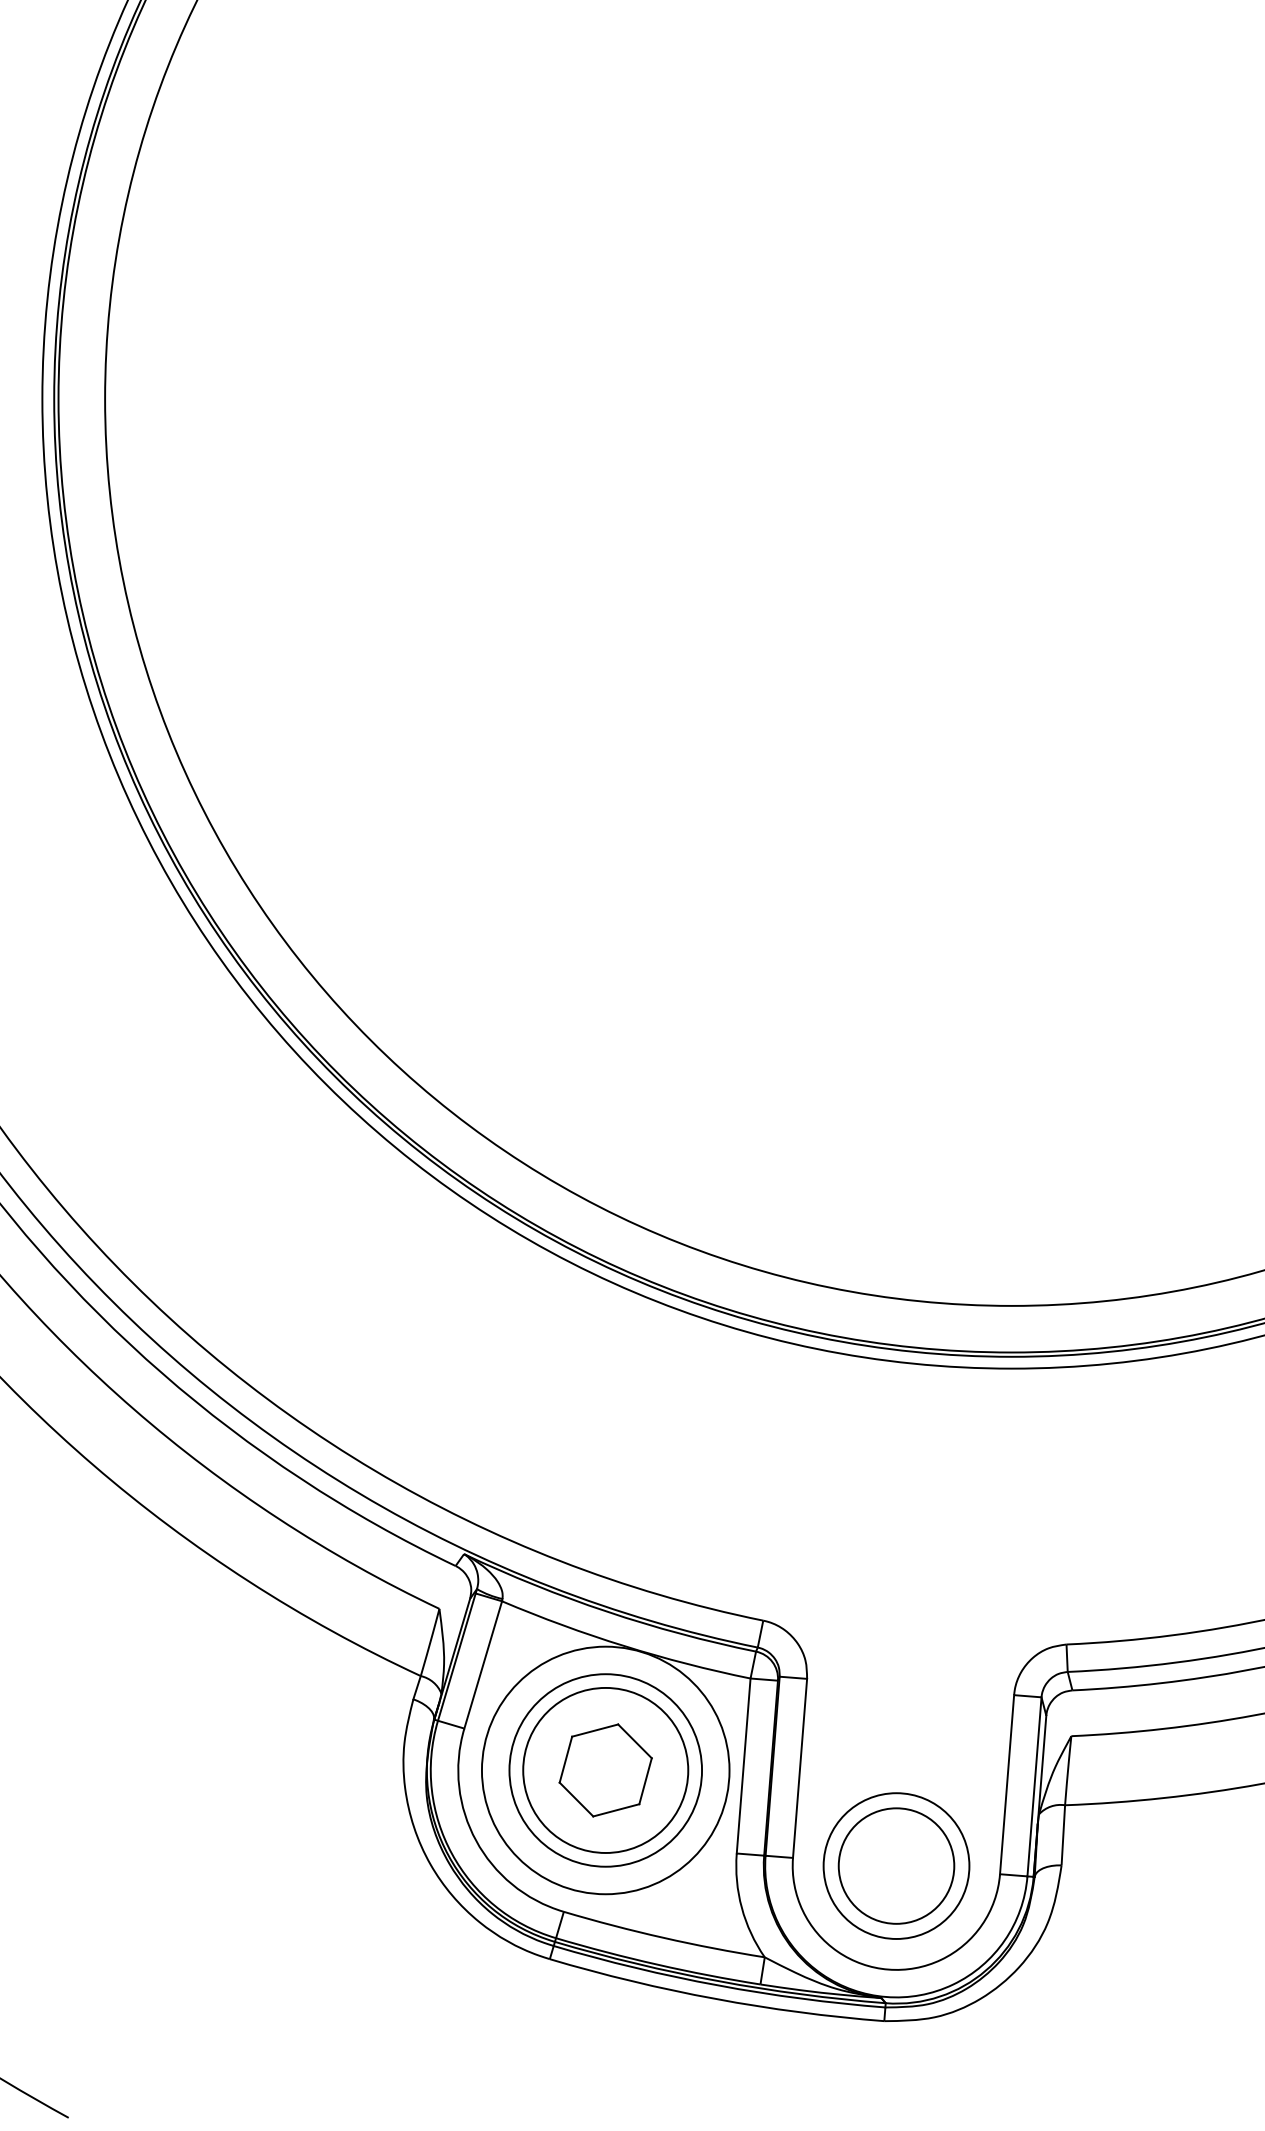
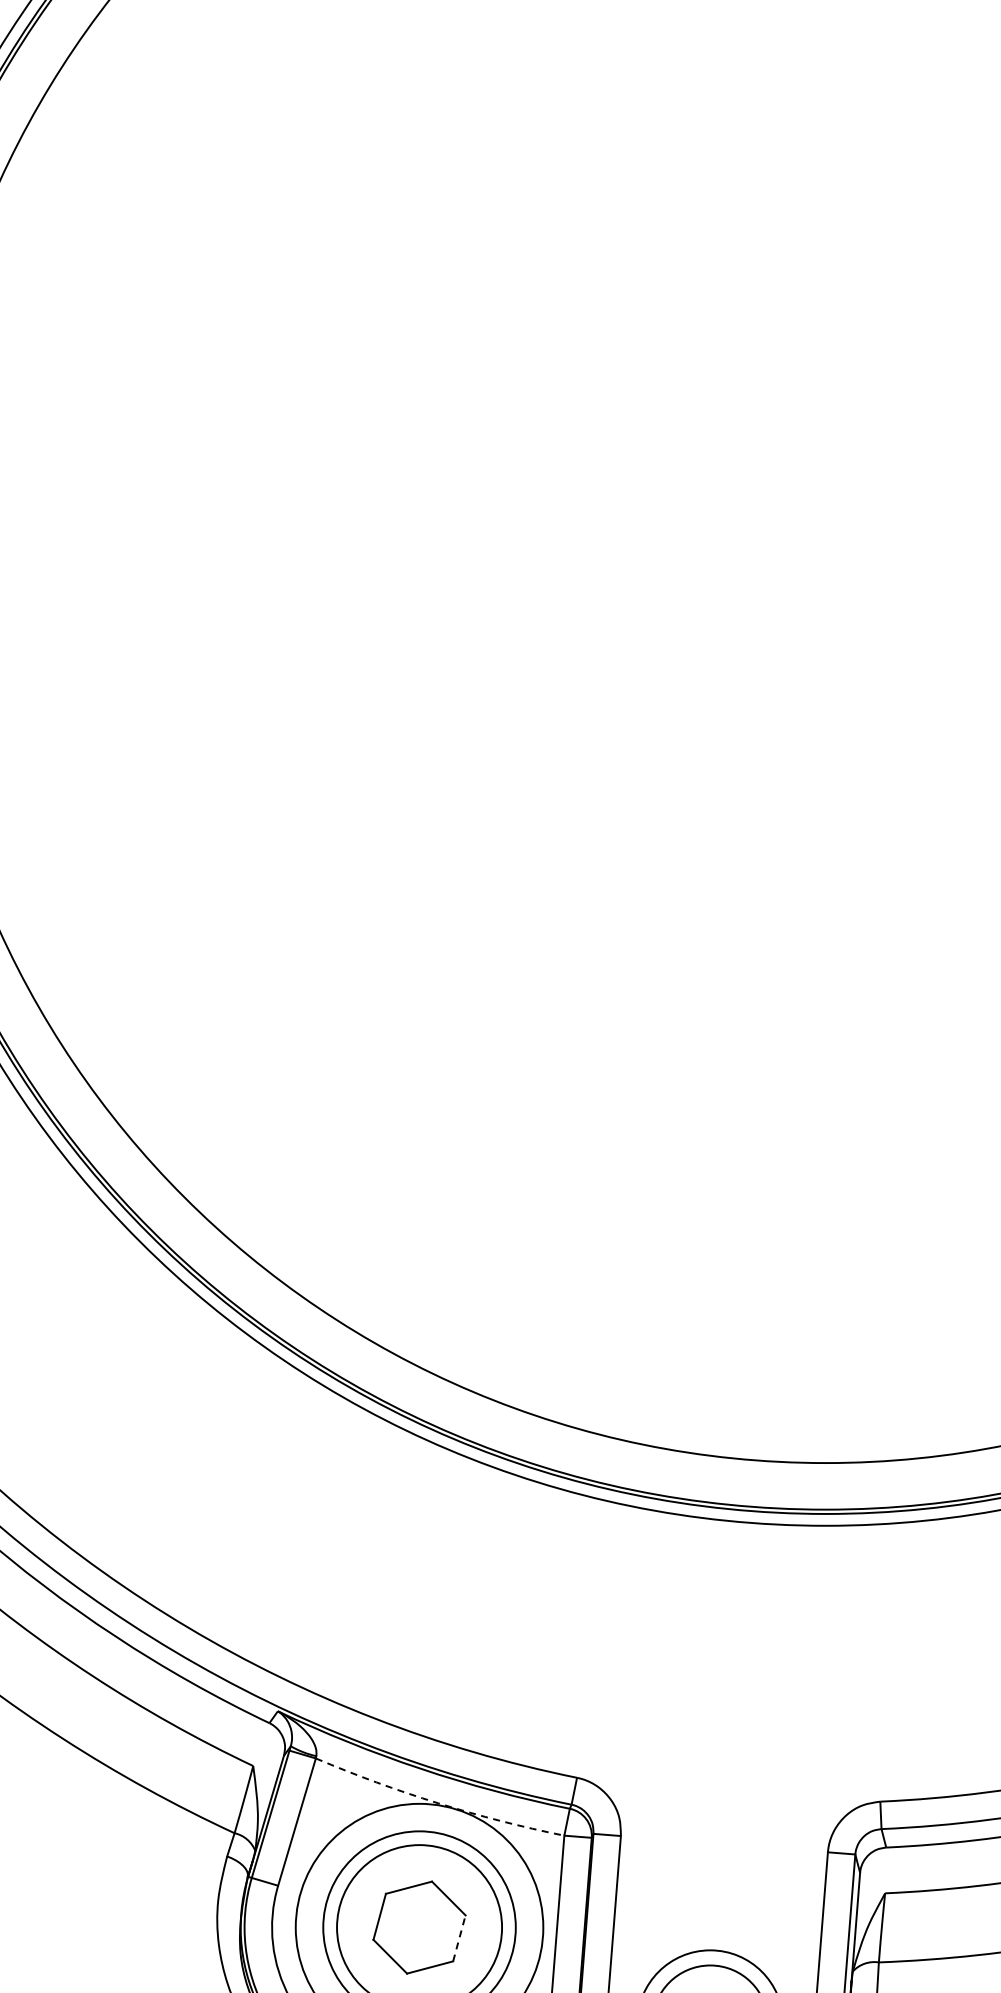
arc: (624, 1646) -> (438, 1803), solid -> dashed
line: (645, 1781) -> (459, 1938), solid -> dashed

